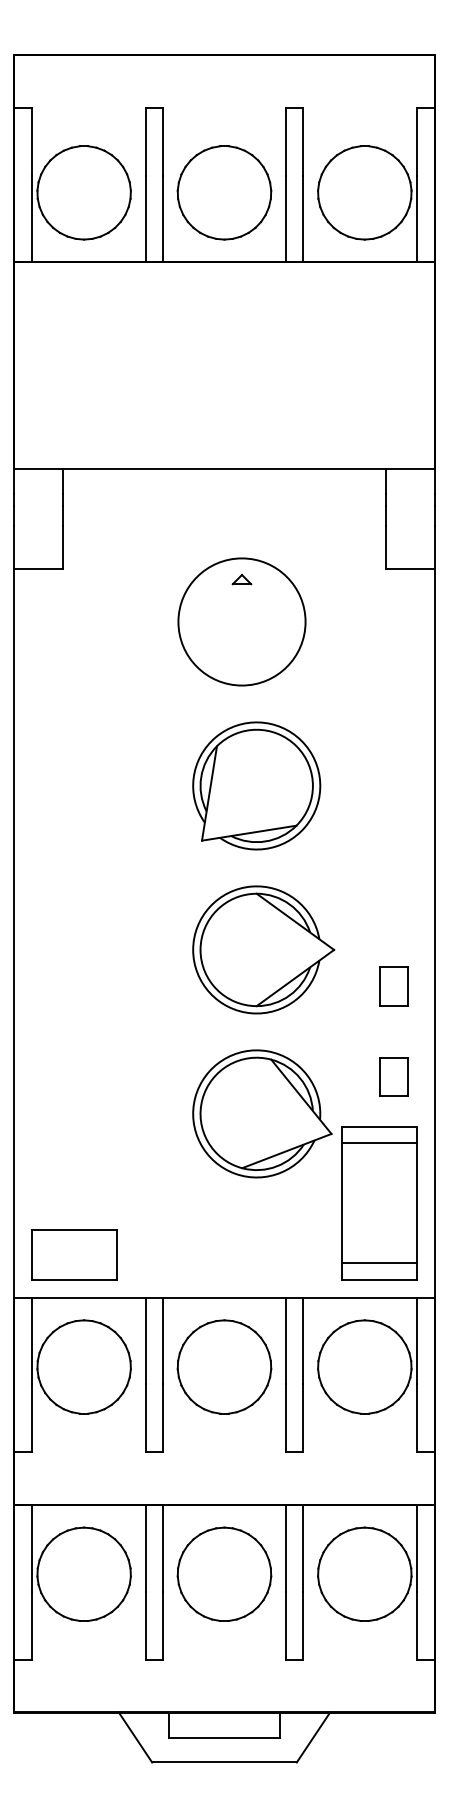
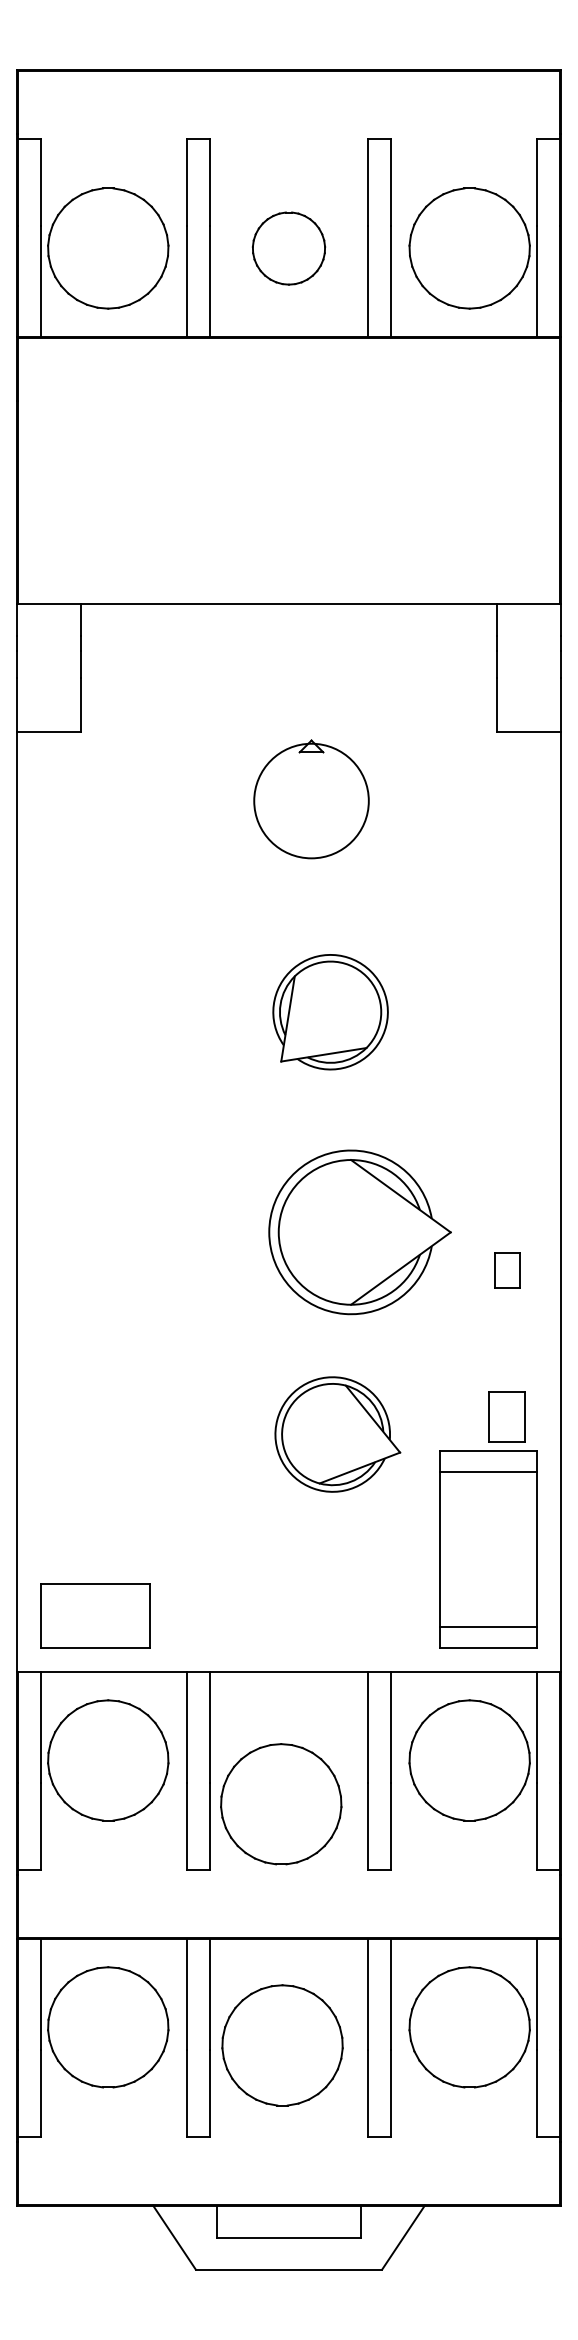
part: (224, 192) -> (289, 248), size x0.6
circle: (241, 621) -> (310, 800), size x0.7
part: (256, 785) -> (330, 1011), size x0.7
part: (263, 949) -> (359, 1231), moved
part: (393, 986) -> (506, 1270), size x0.7
part: (393, 1076) -> (506, 1415), moved
part: (262, 1113) -> (337, 1433), size x0.7
part: (224, 1366) -> (281, 1803), moved
part: (224, 1573) -> (282, 2044), moved

